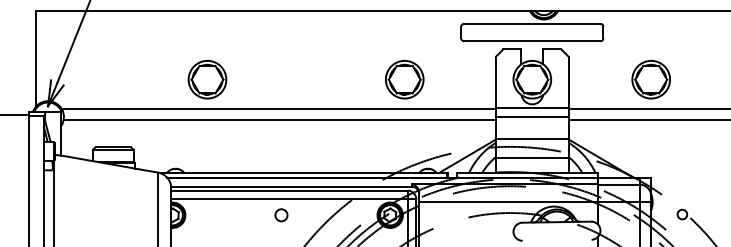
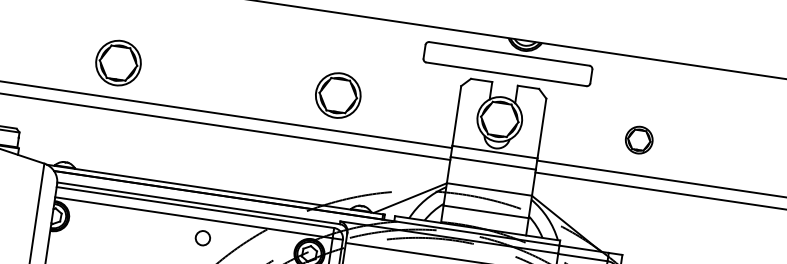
part: (404, 79) -> (338, 95), moved
part: (650, 79) -> (638, 139), size x0.6
circle: (281, 215) -> (202, 238), moved

